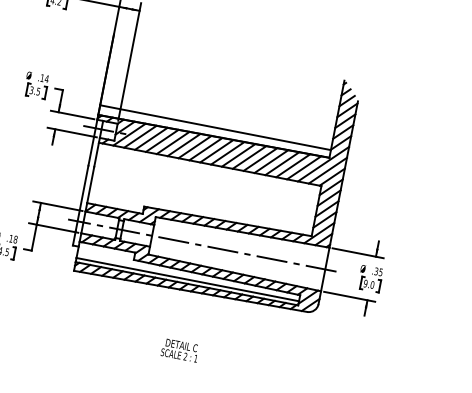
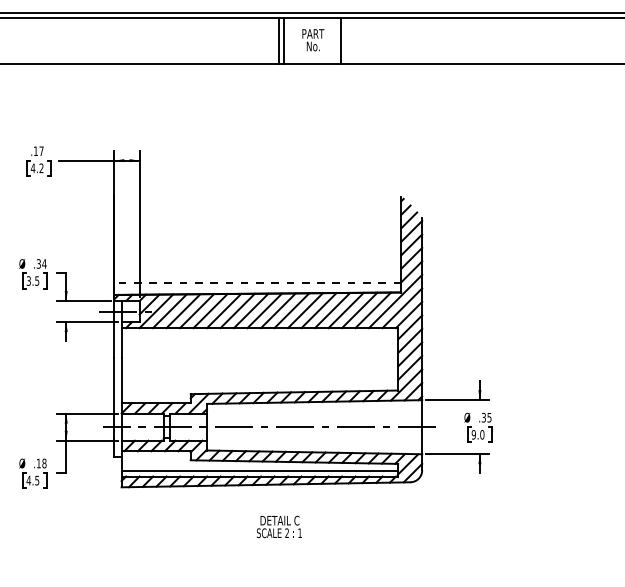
text: (42, 77) -> (38, 263), .14 -> .34
line: (215, 127) -> (257, 282), solid -> dashed
text: (180, 350) -> (279, 526), moved

